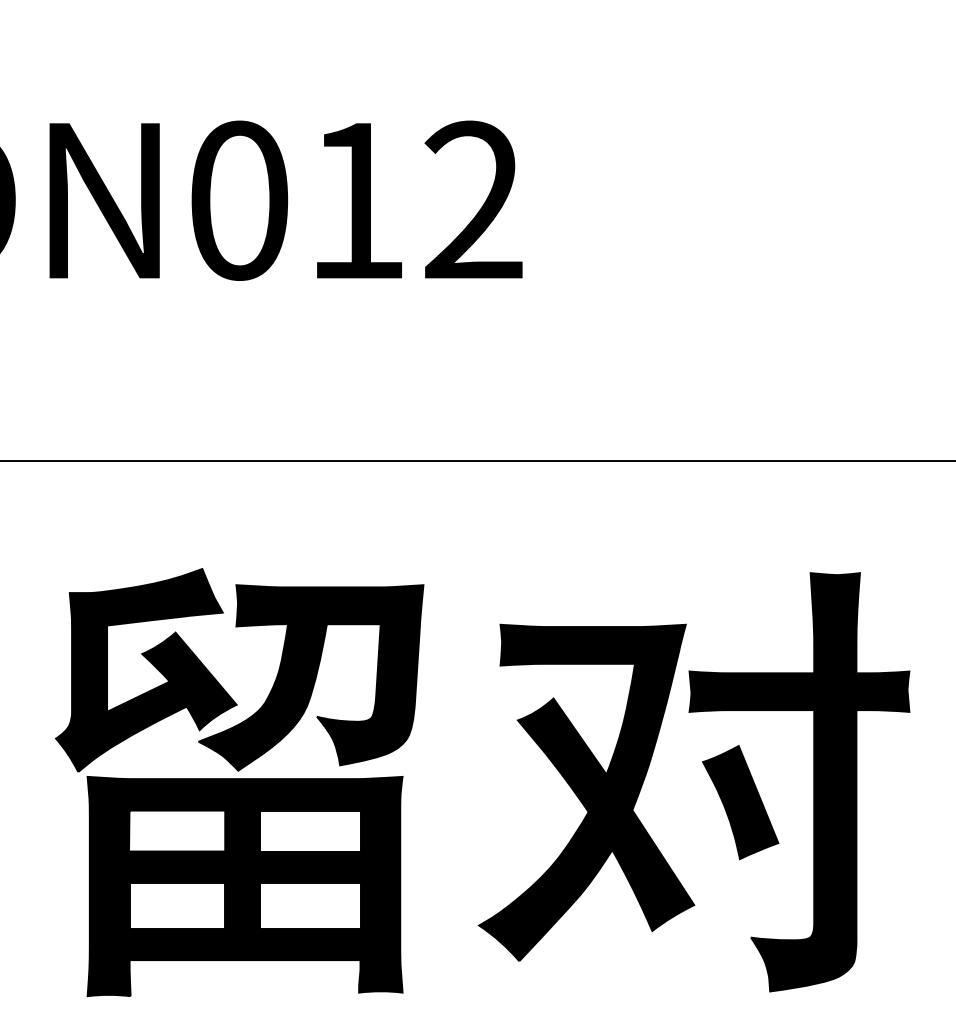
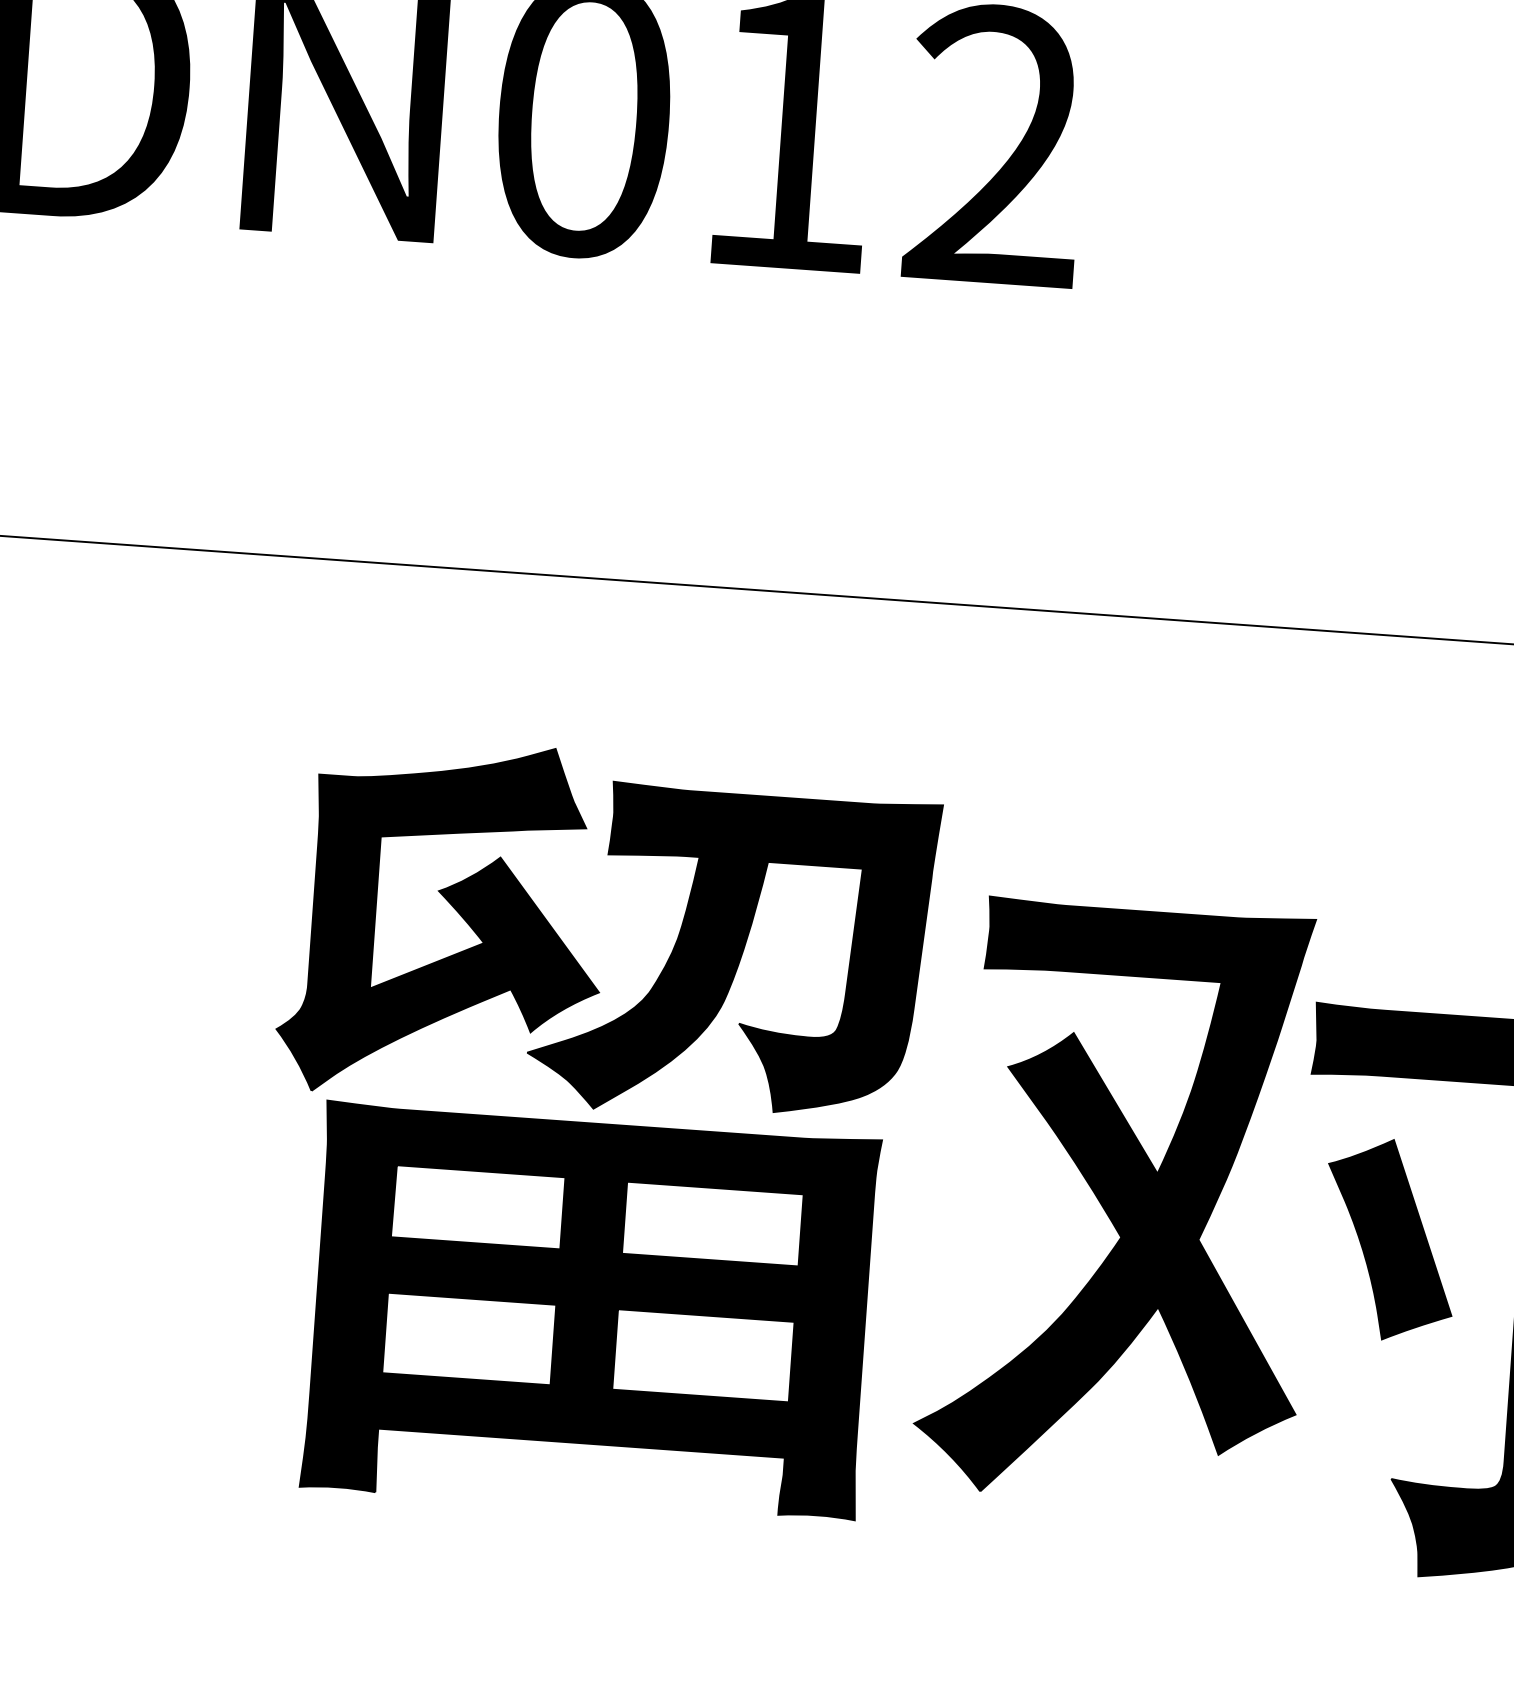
part: (239, 782) -> (594, 1129), moved

